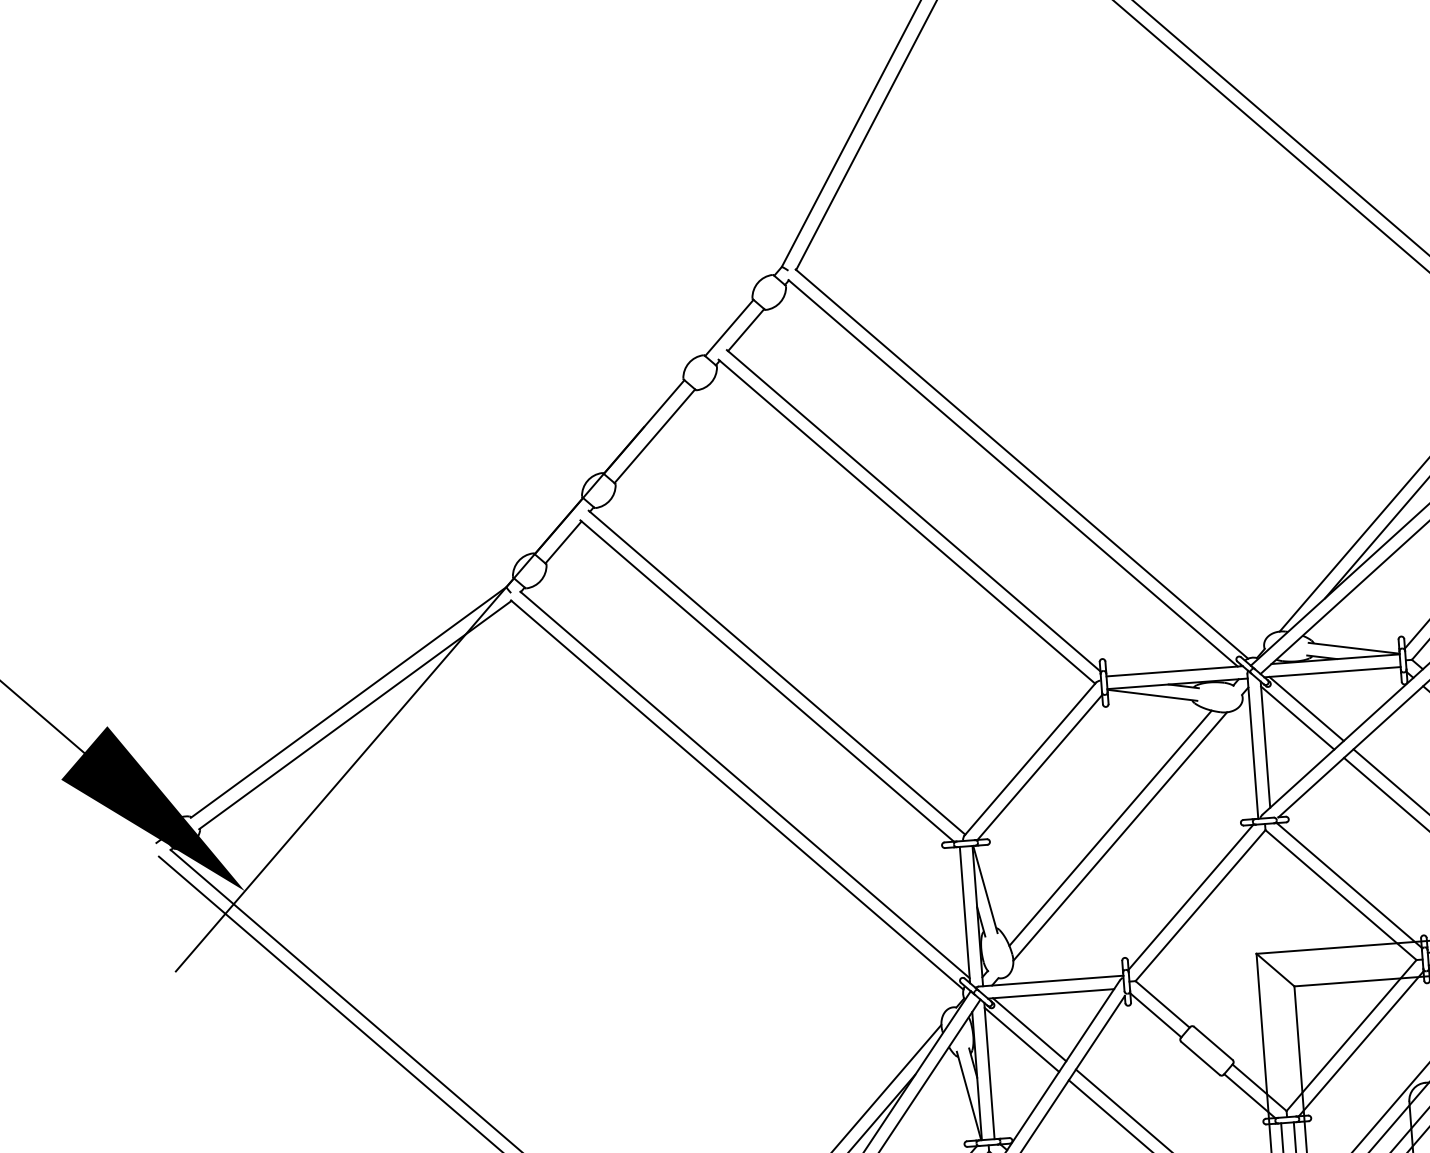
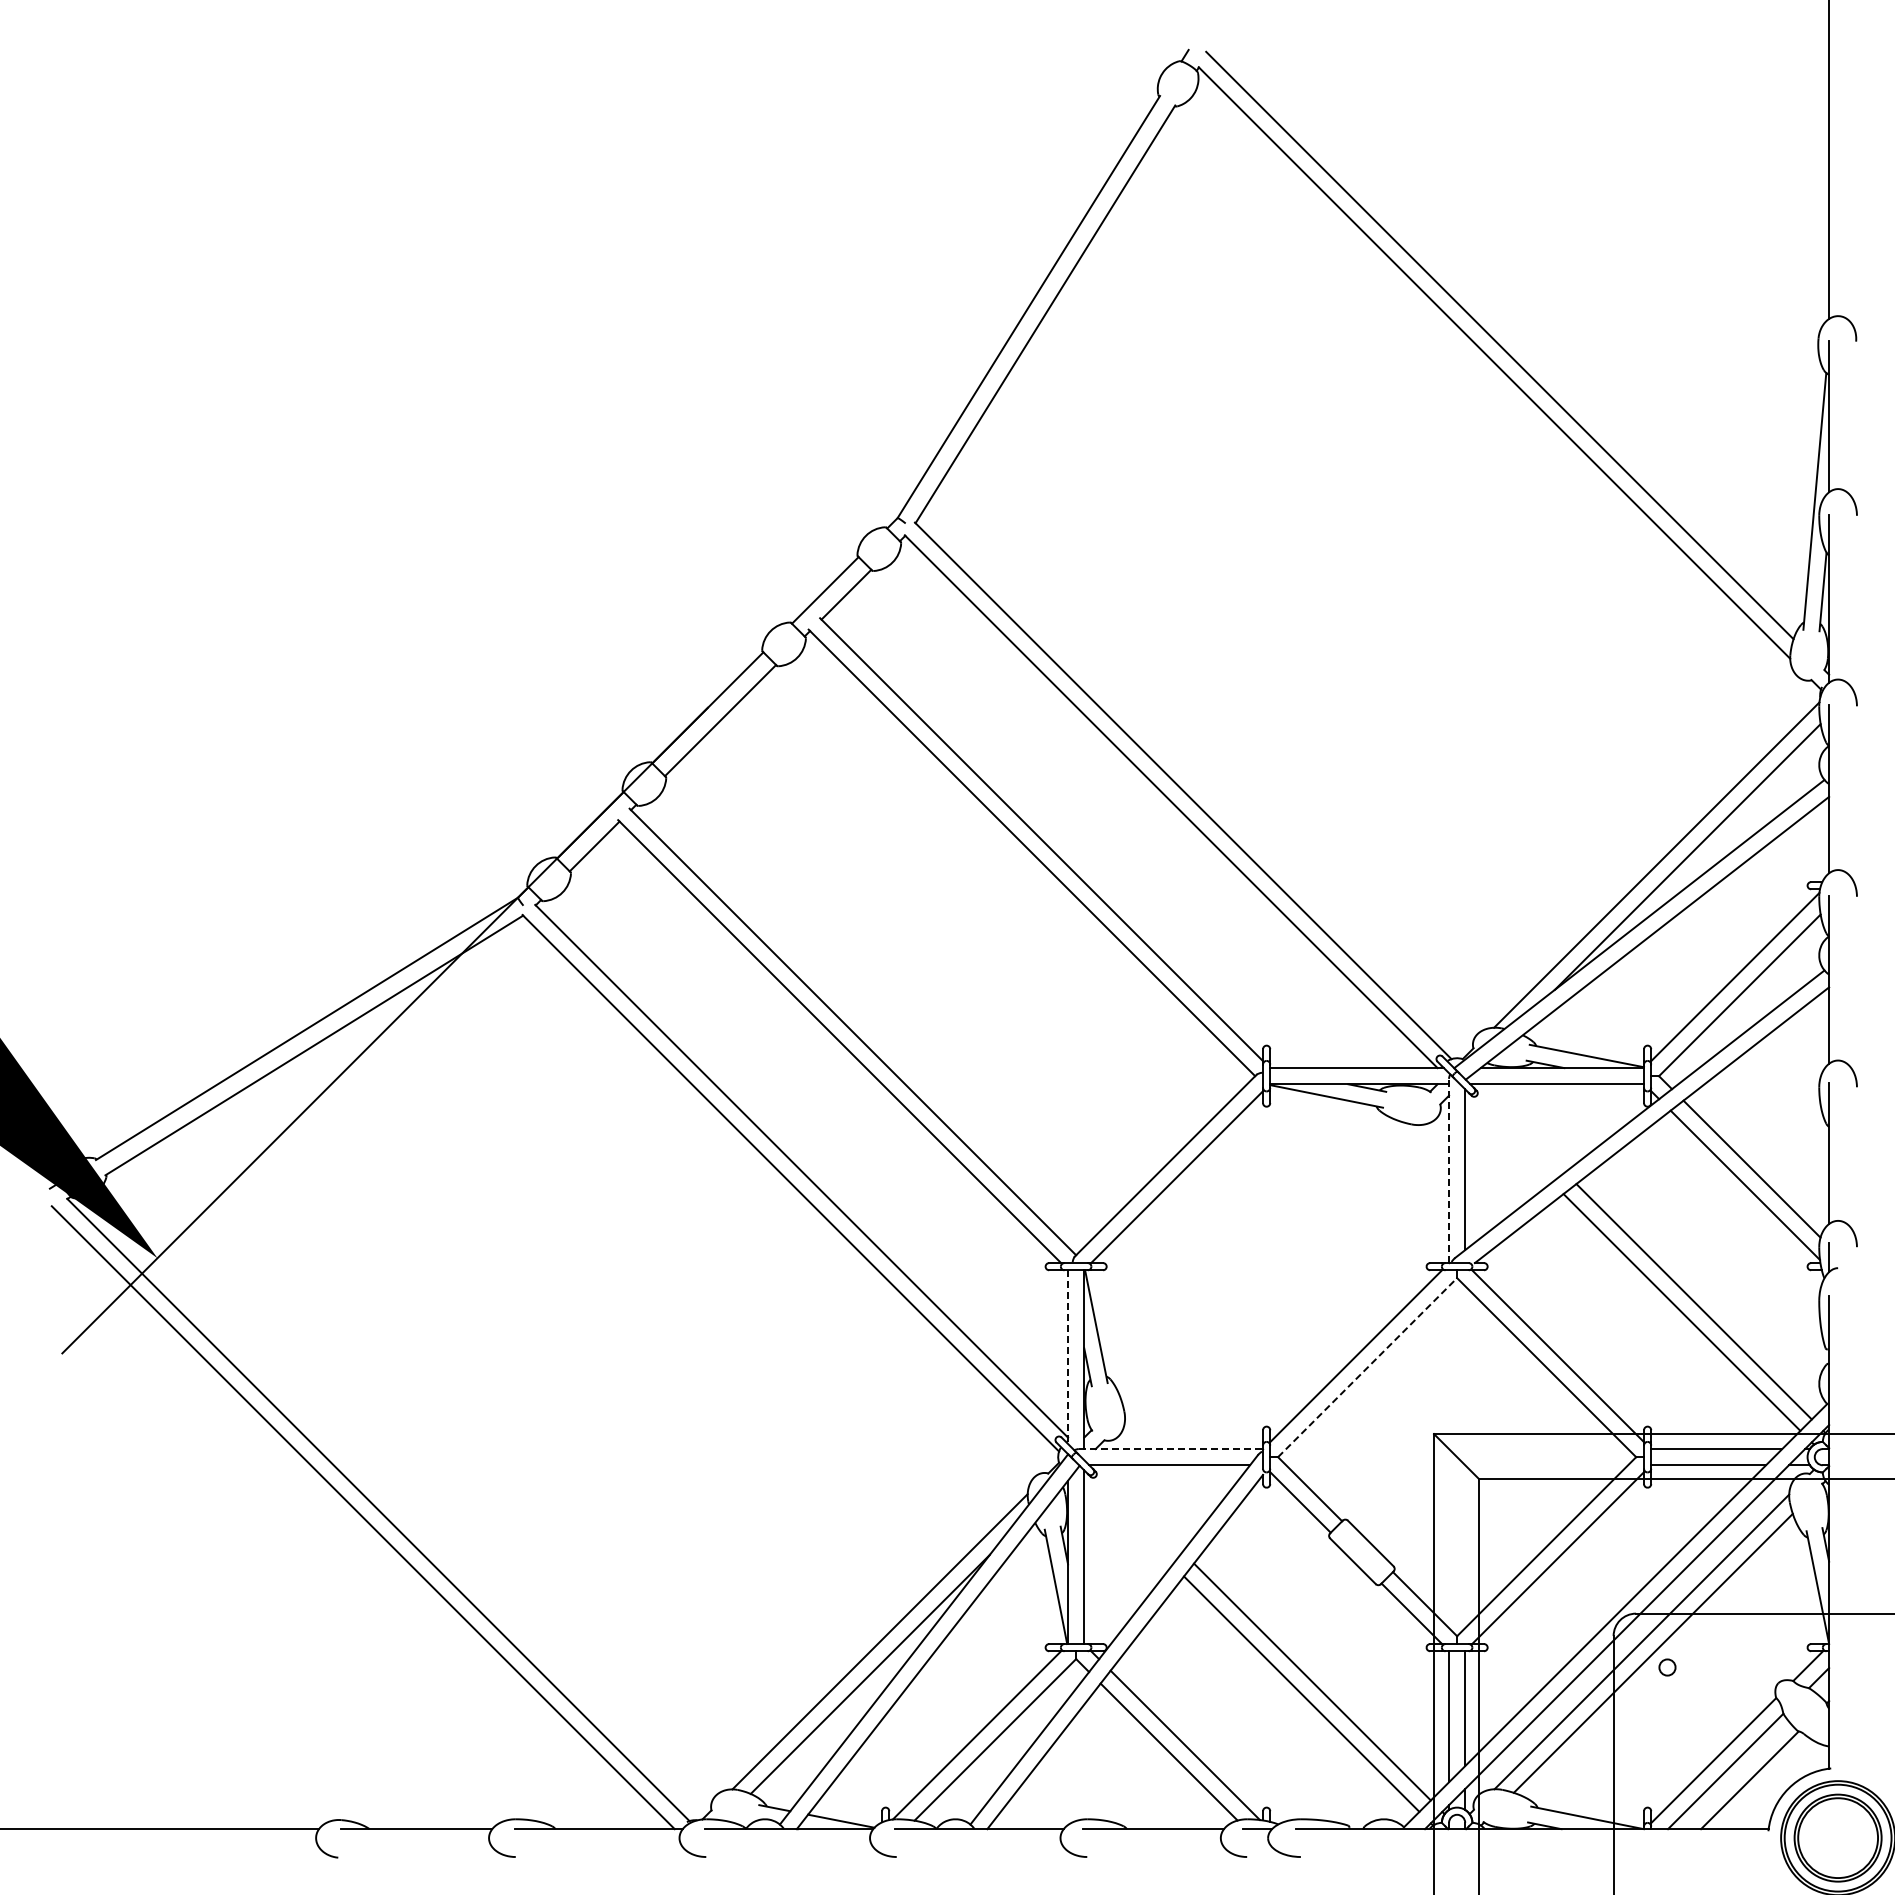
line: (1306, 709) -> (1520, 1128), removed
line: (1297, 717) -> (1508, 1138), removed
line: (1253, 746) -> (1449, 1170), solid -> dashed
line: (1110, 827) -> (1260, 1260), removed
line: (1120, 836) -> (1272, 1272), removed
line: (1200, 905) -> (1367, 1367), solid -> dashed
line: (965, 915) -> (1068, 1357), solid -> dashed
line: (1051, 981) -> (1171, 1449), solid -> dashed
line: (1029, 1029) -> (1138, 1508), removed
line: (1022, 1039) -> (1128, 1520), removed

